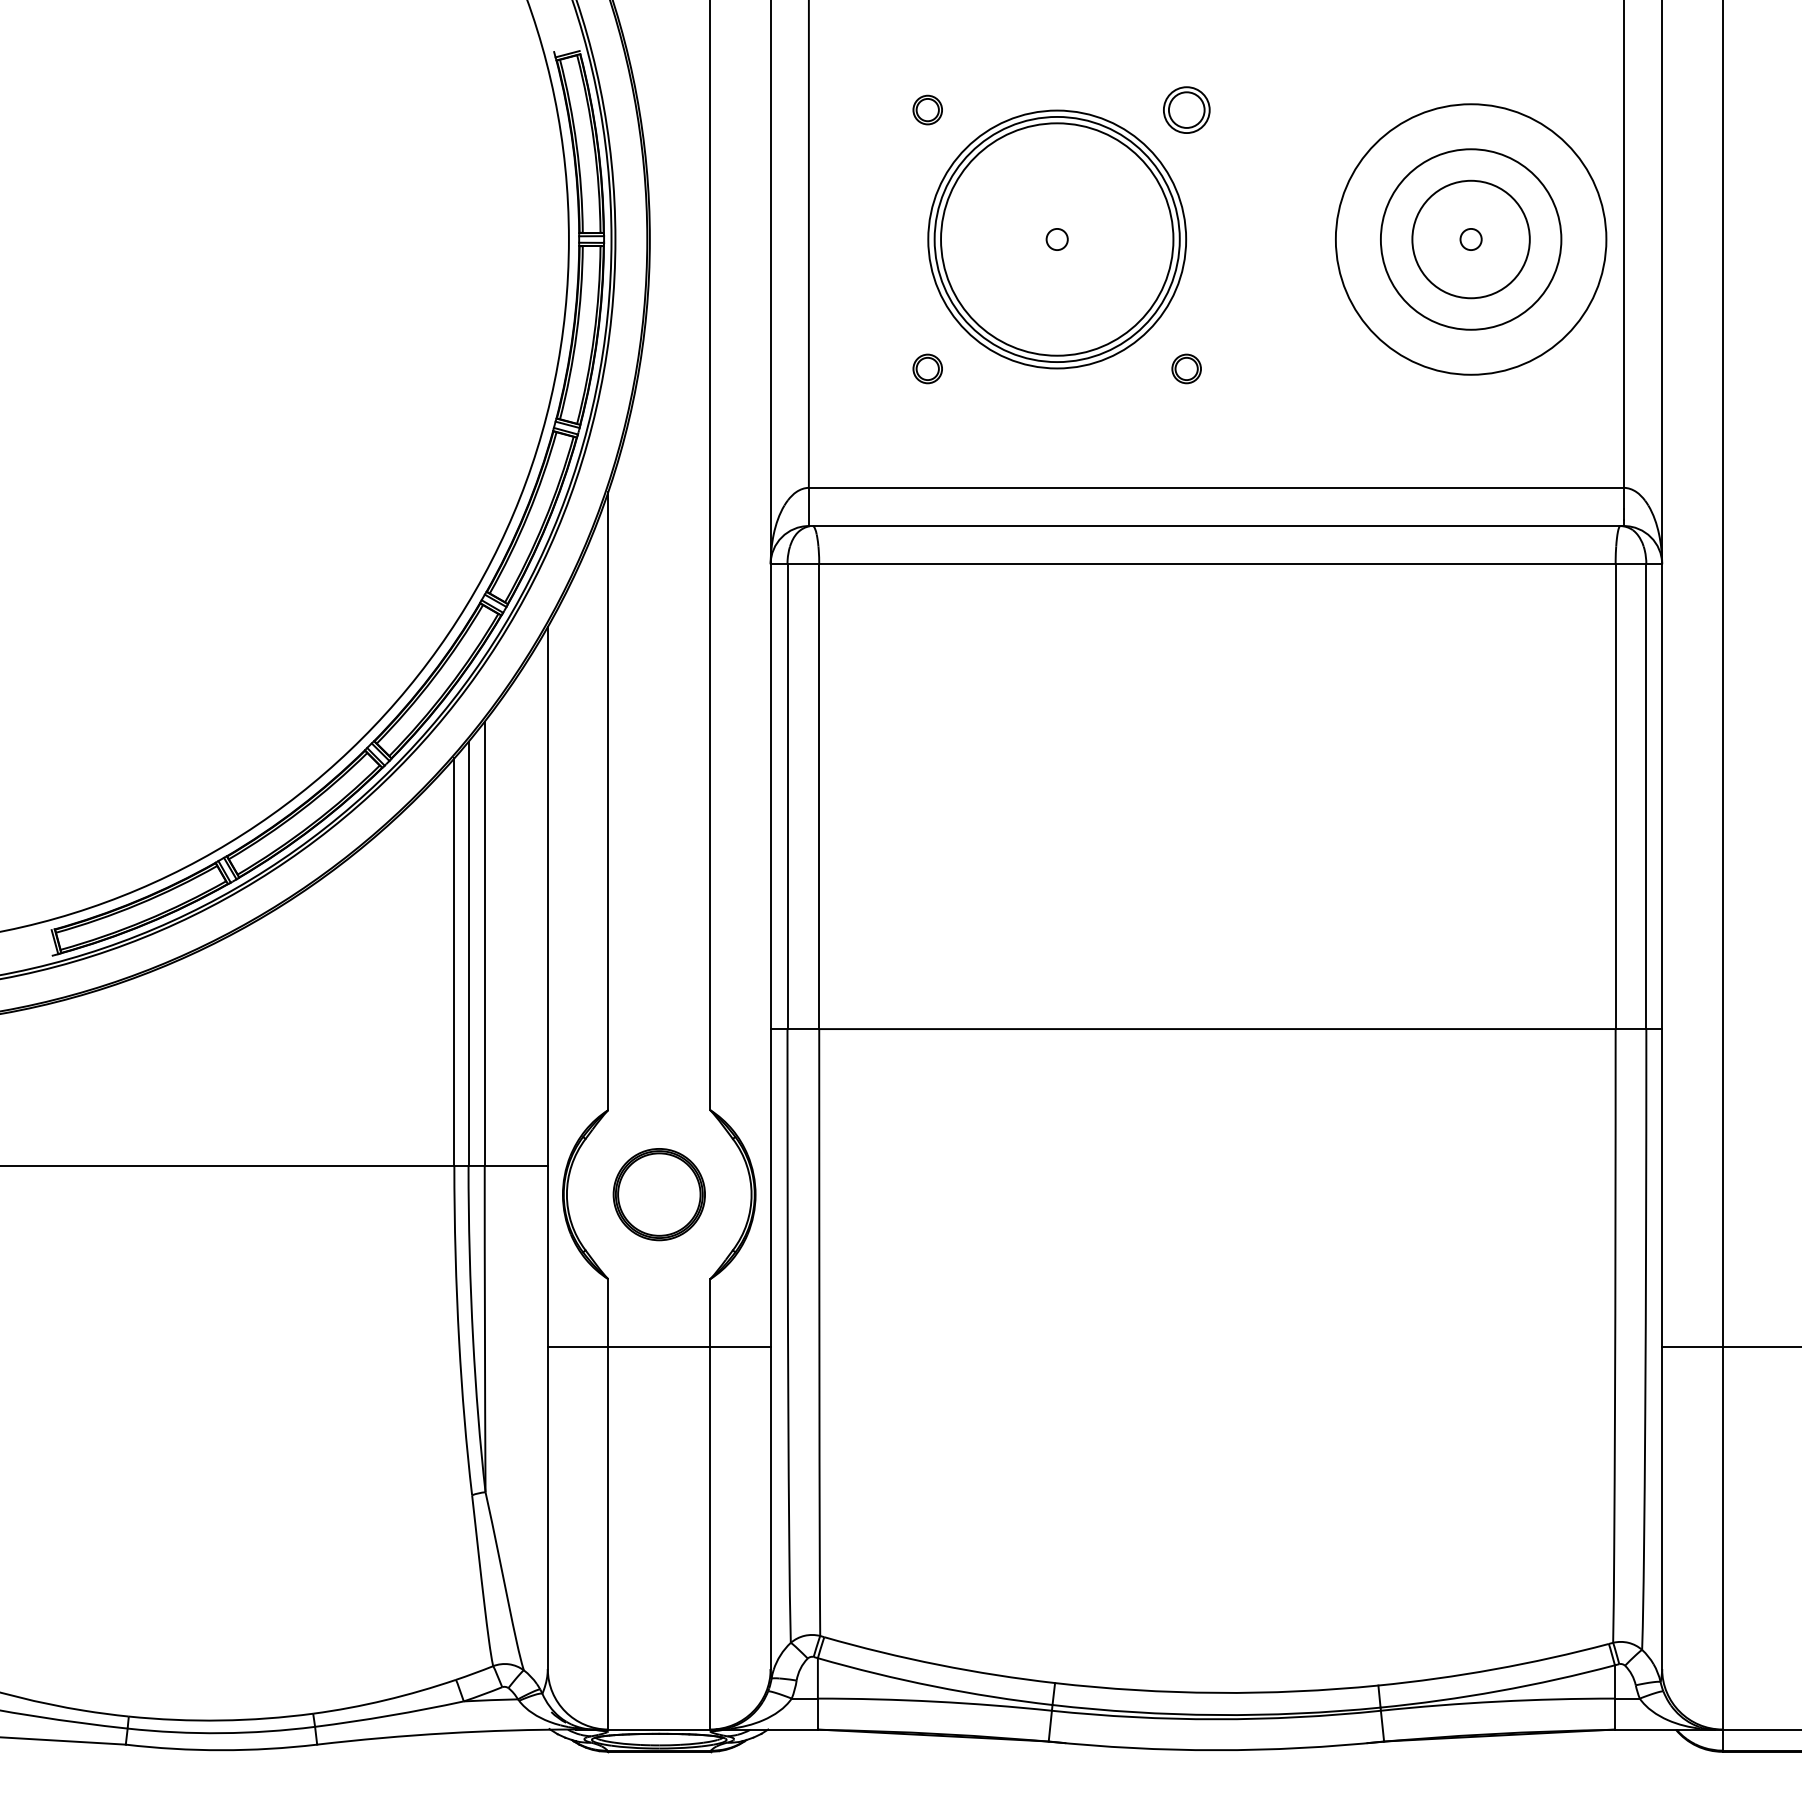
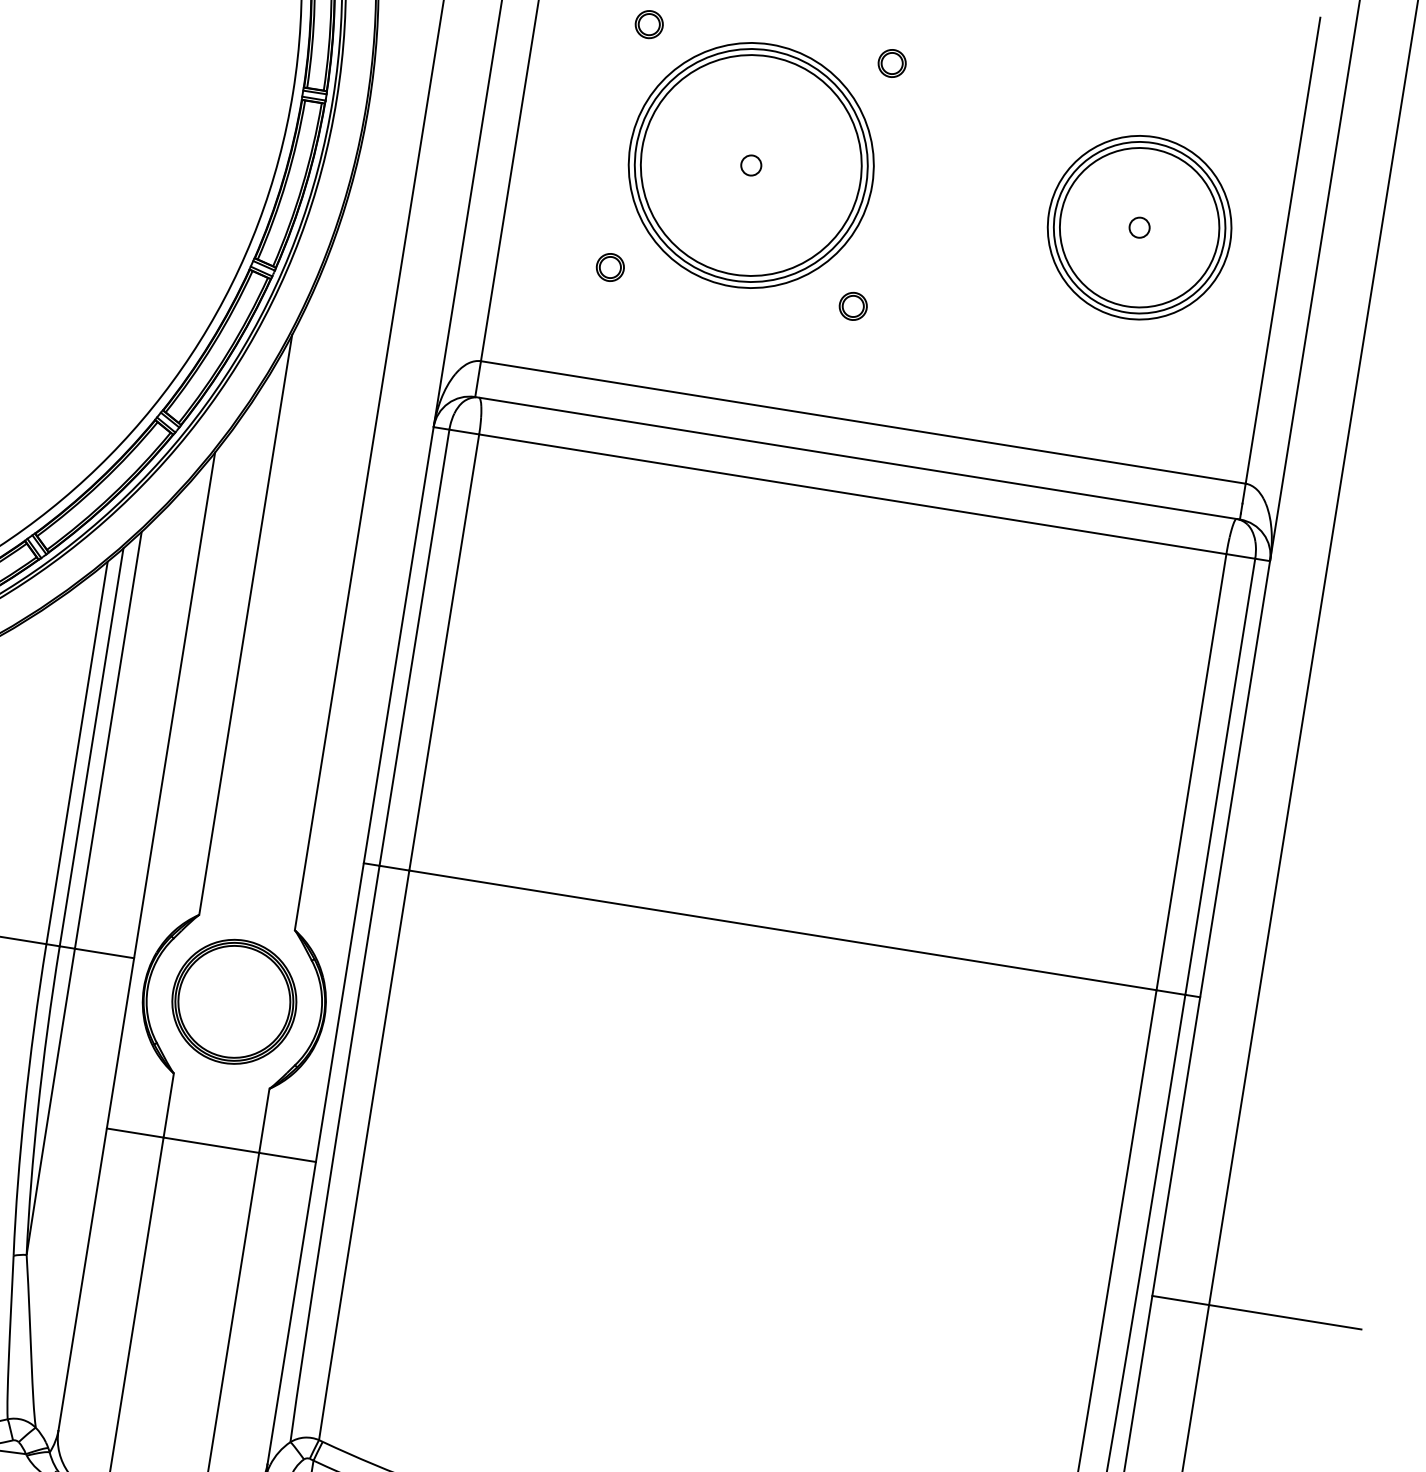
part: (1186, 109) -> (892, 62), size x0.62
circle: (1470, 239) -> (1139, 227), size x0.71
circle: (1471, 239) -> (1139, 227), size x1.43
part: (659, 1194) -> (234, 1001), size x1.43

